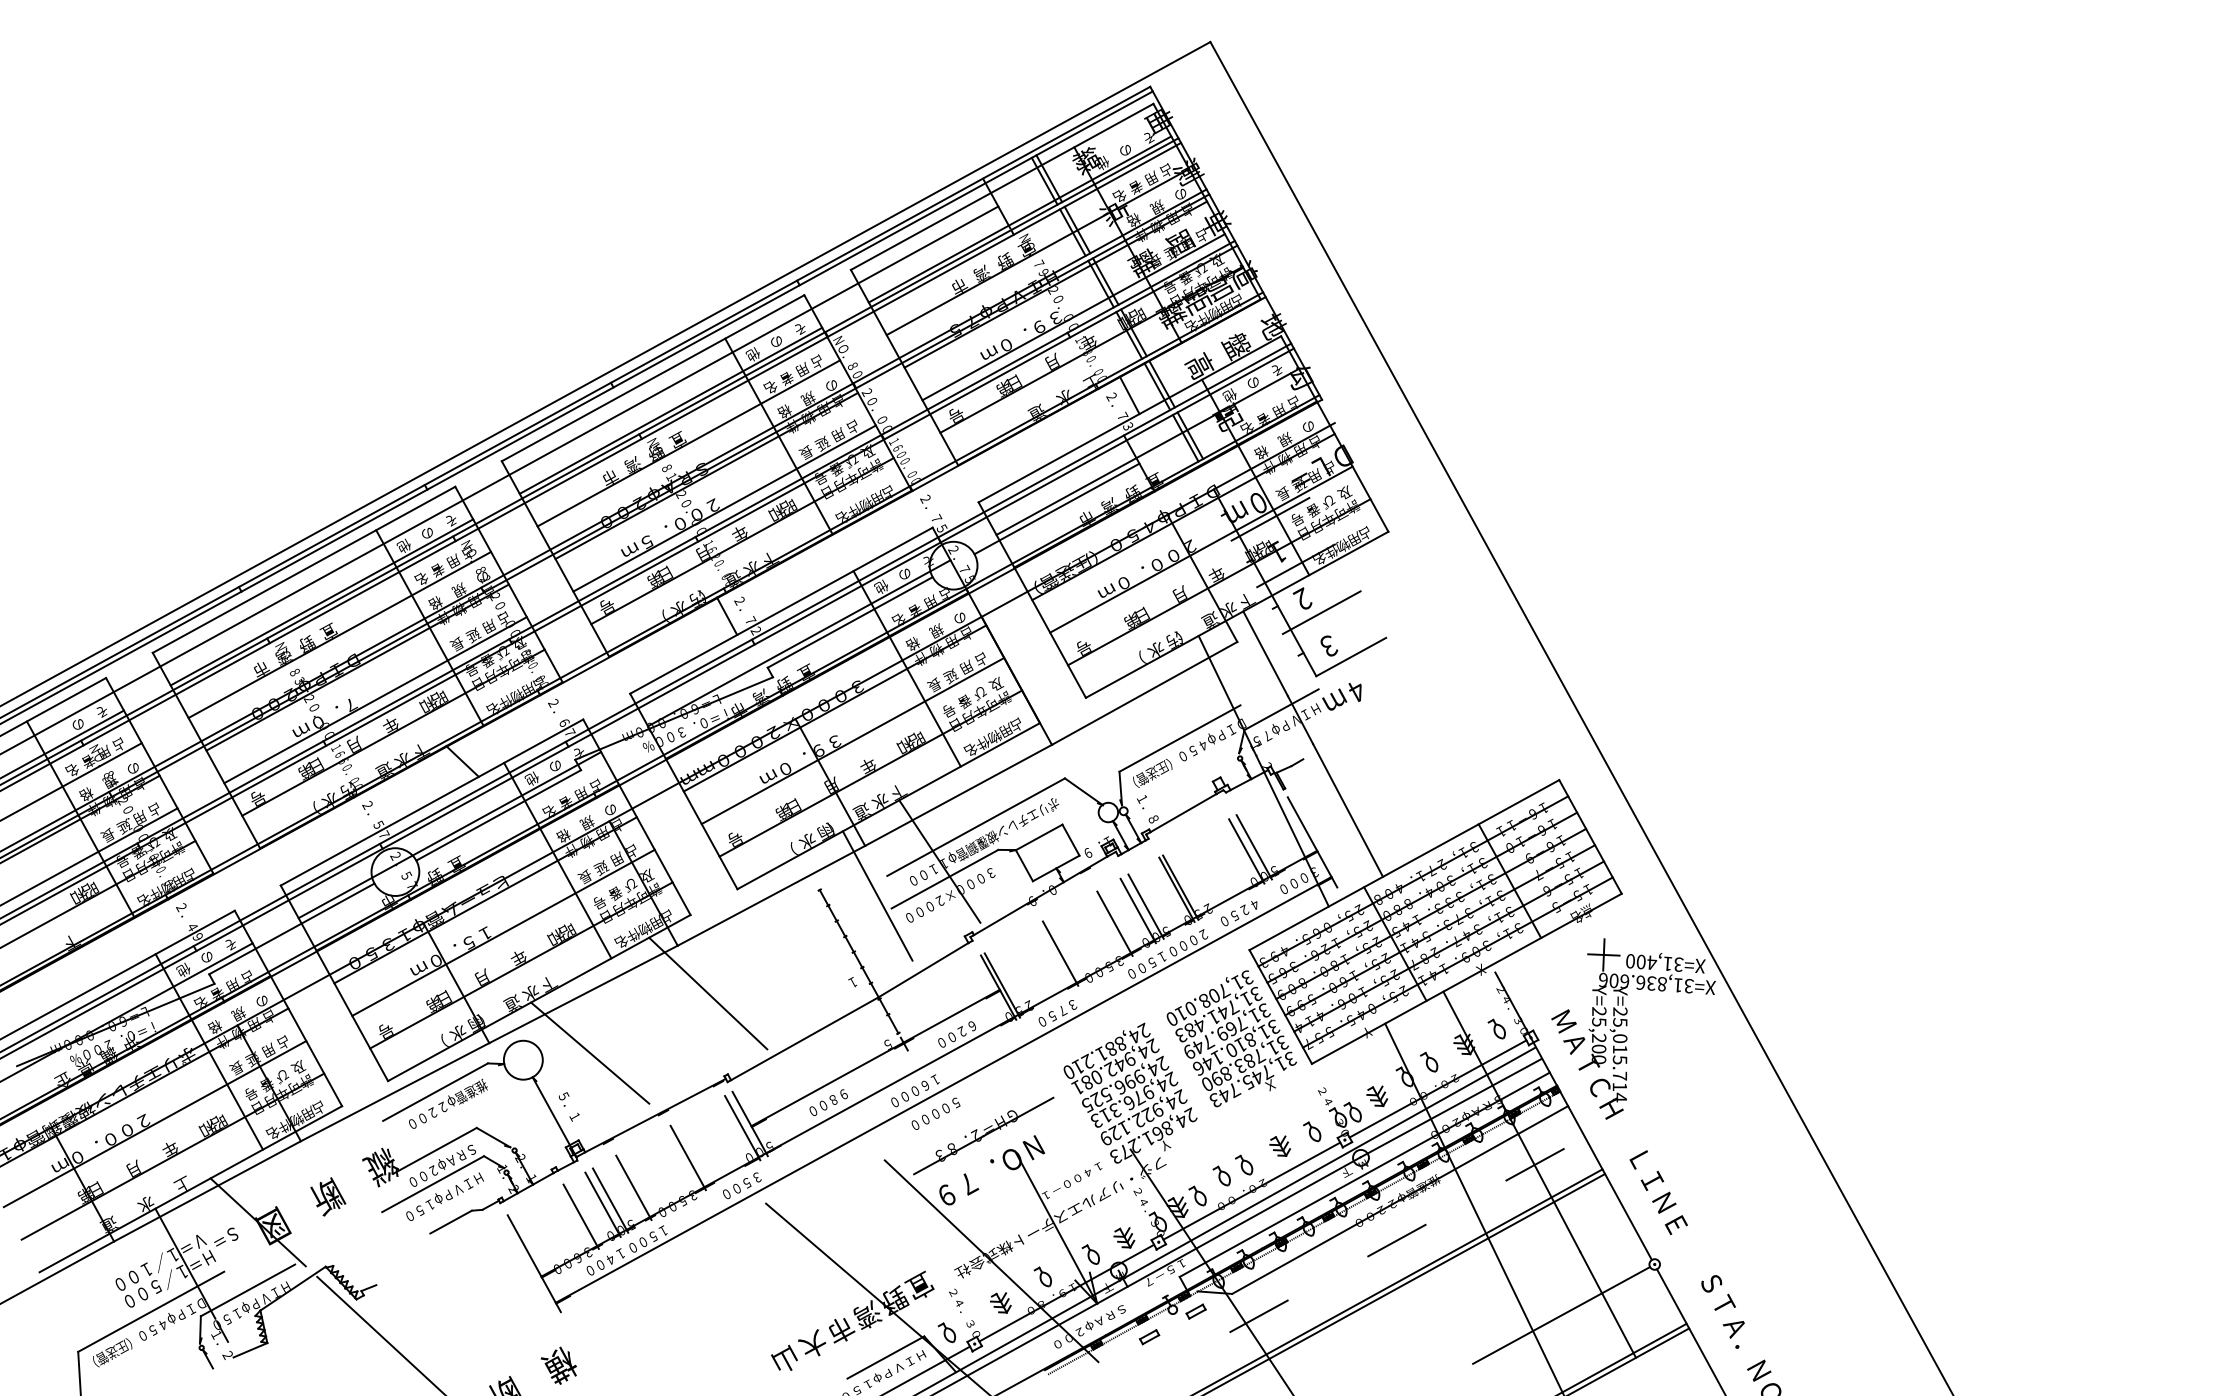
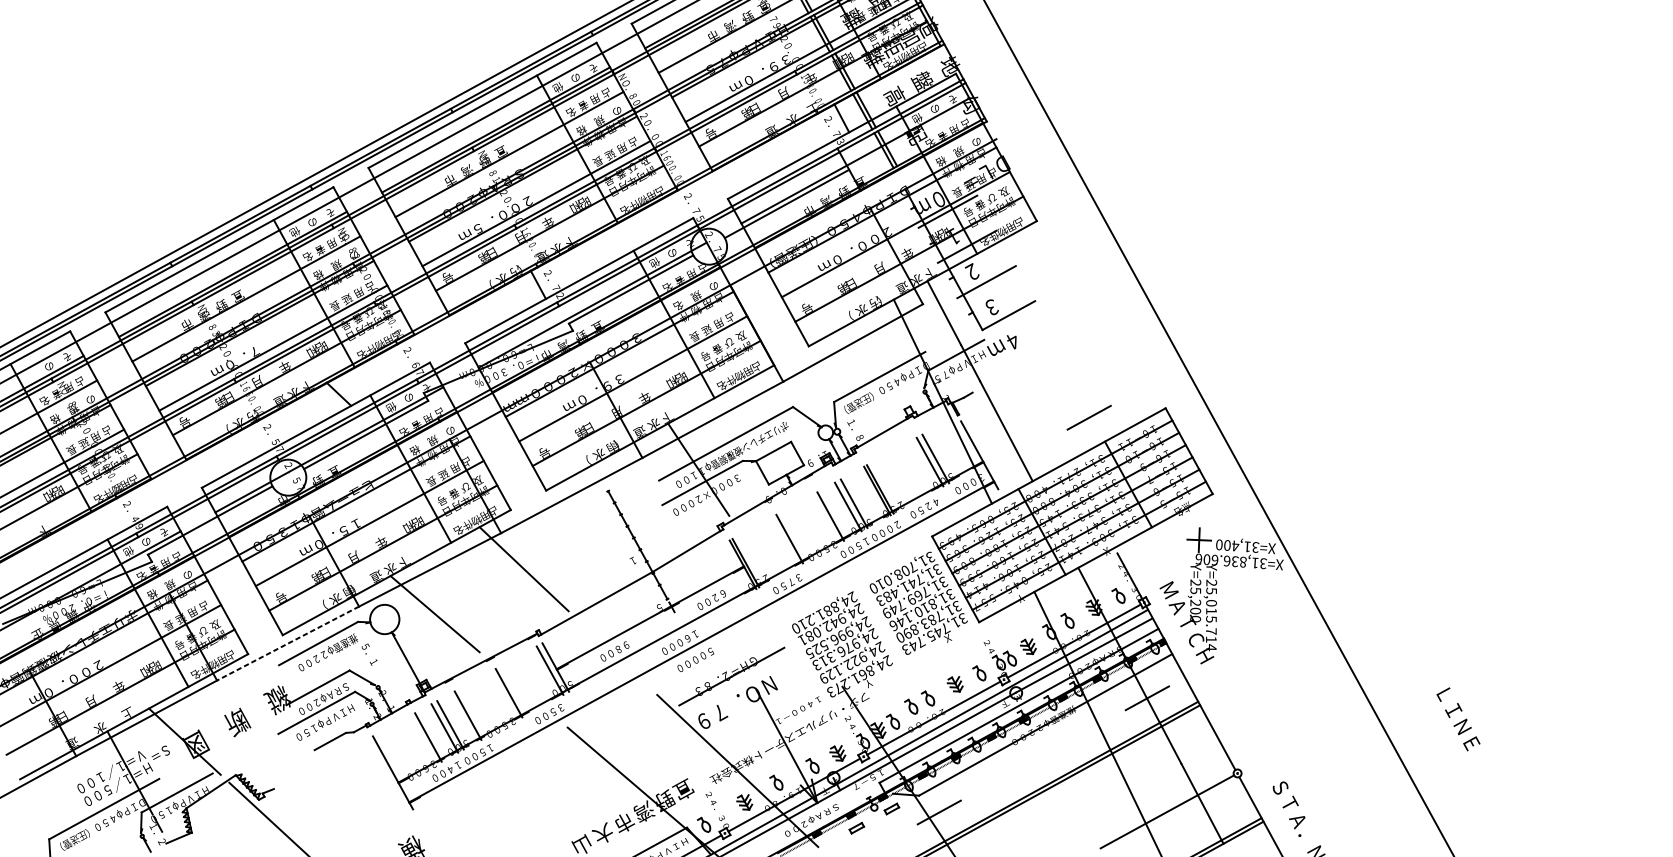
text: (913, 643) -> (678, 305), 格 -> 名
line: (877, 895) -> (651, 495), removed
line: (394, 1092) -> (287, 643), solid -> dashed
text: (569, 1106) -> (369, 654), moved
text: (1658, 1192) -> (1458, 719), moved
line: (1396, 1240) -> (1088, 417), moved

